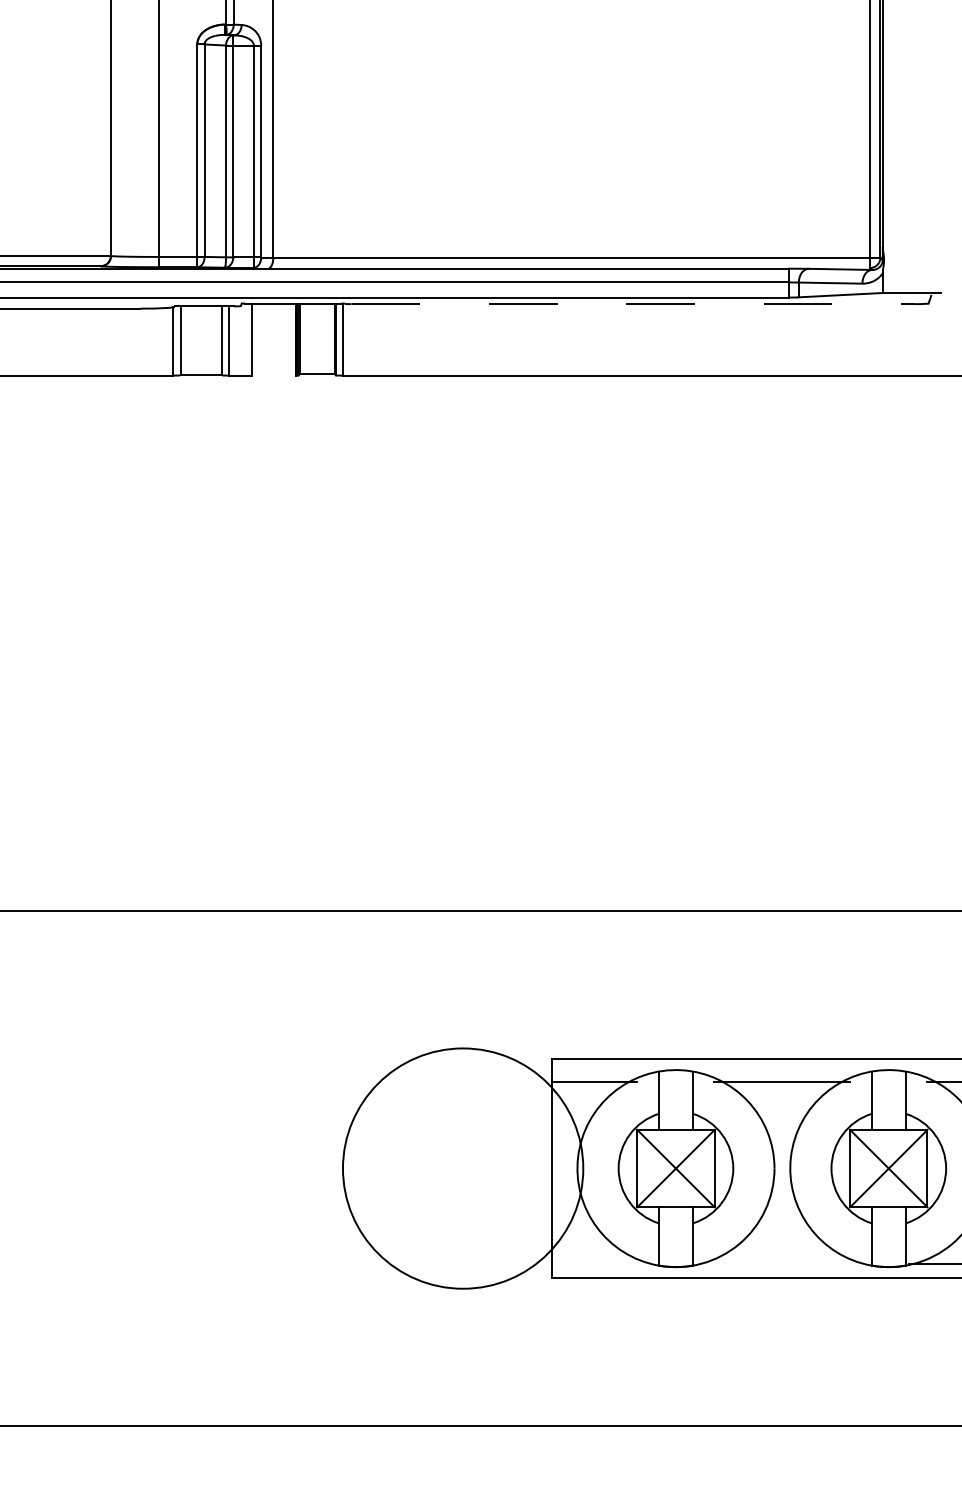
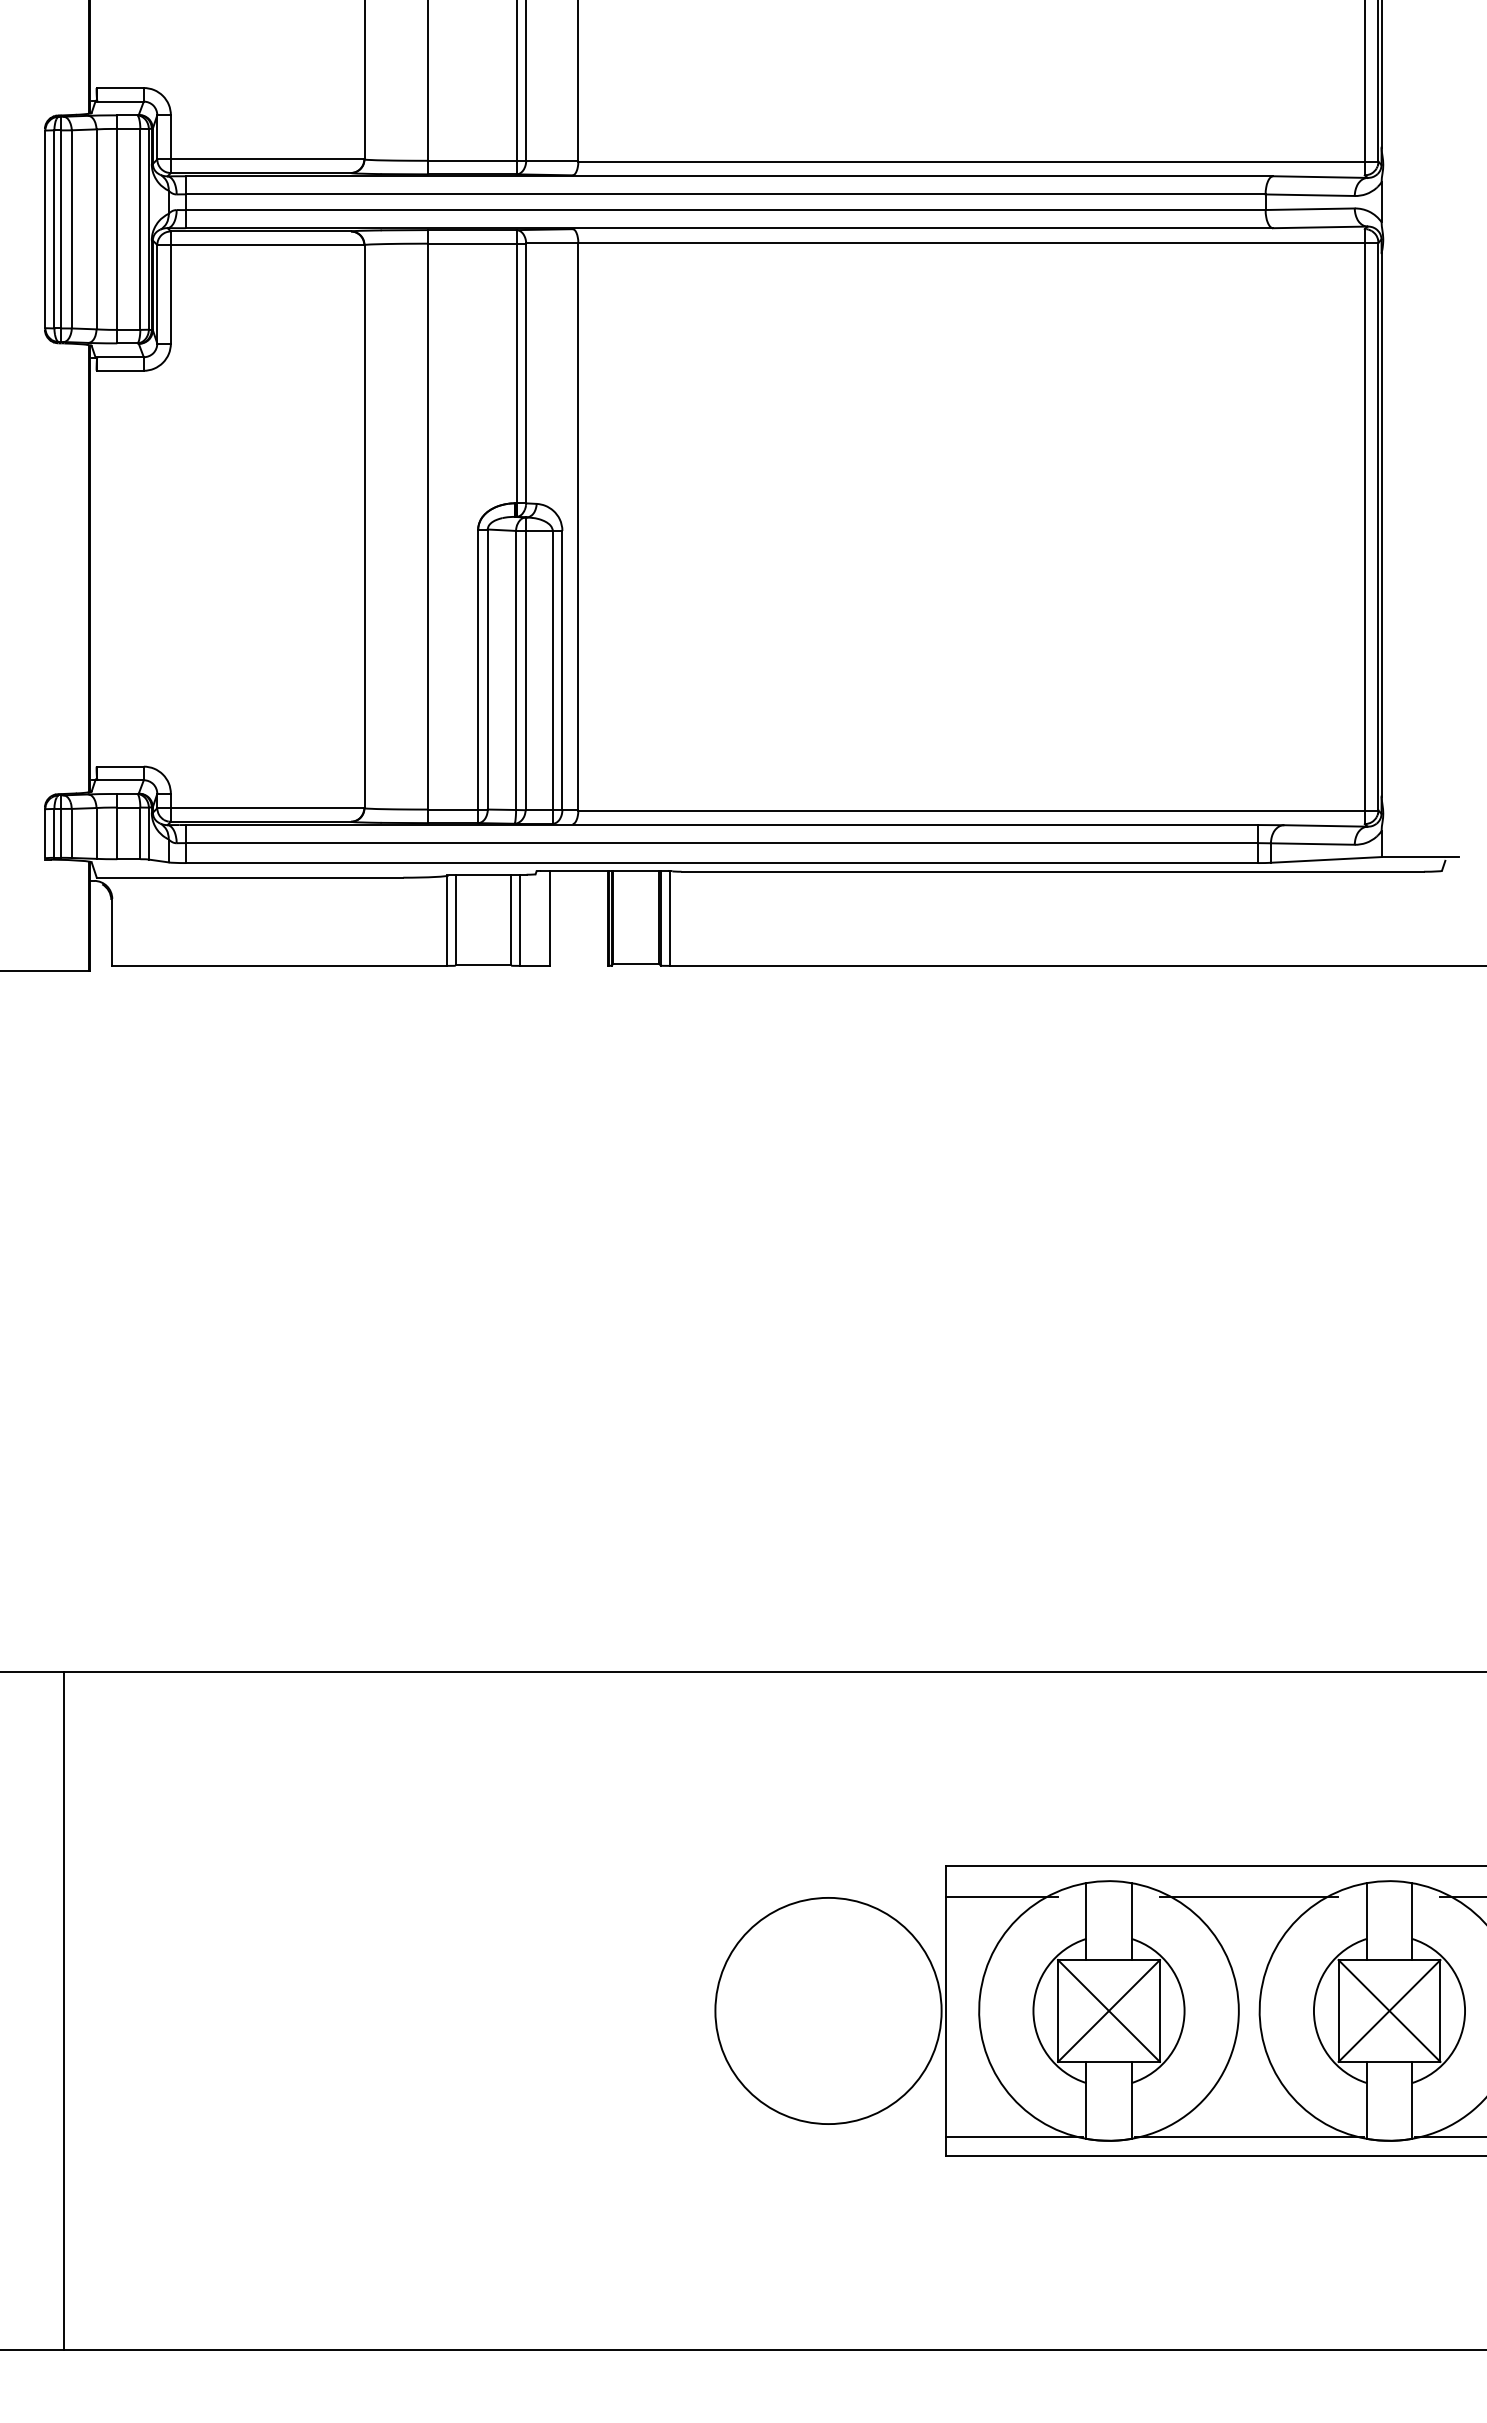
line: (633, 303) -> (1053, 871), dashed -> solid
circle: (463, 1168) -> (828, 2010), size x0.71
line: (604, 1264) -> (1014, 2137), added
line: (781, 1264) -> (1248, 2137), added

